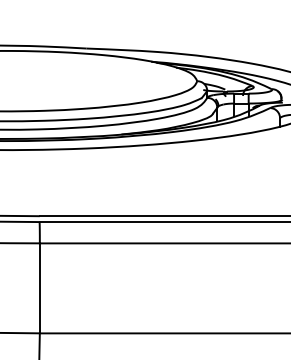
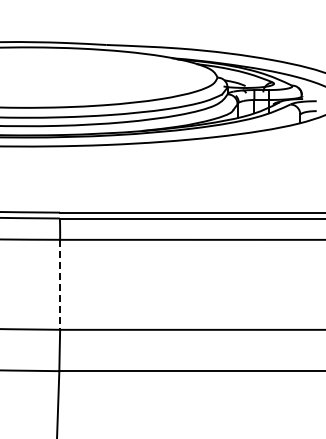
line: (40, 288) -> (60, 284), solid -> dashed

